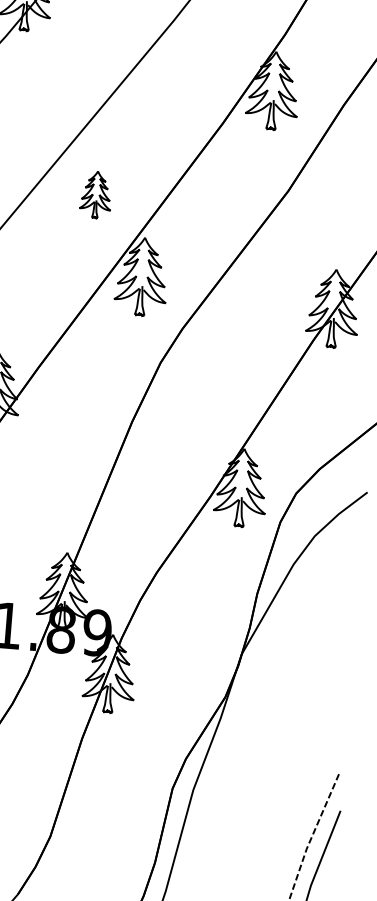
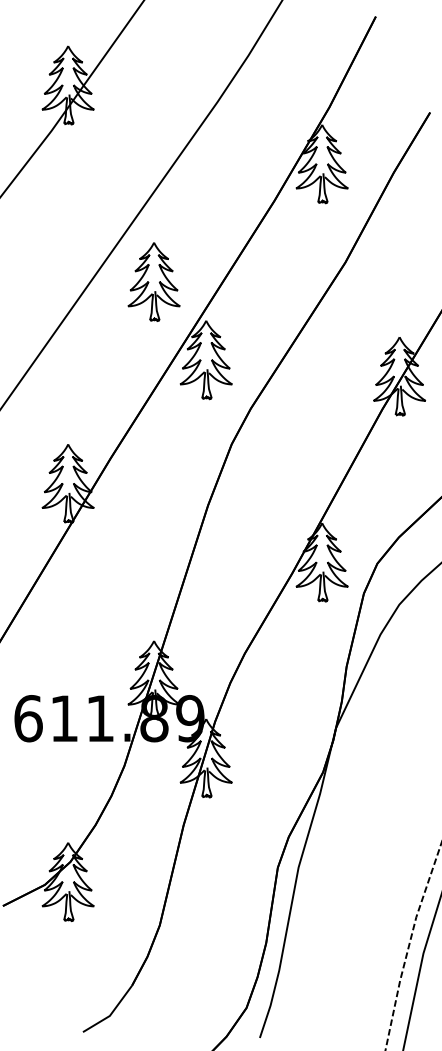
part: (95, 194) -> (153, 281), size x1.67

